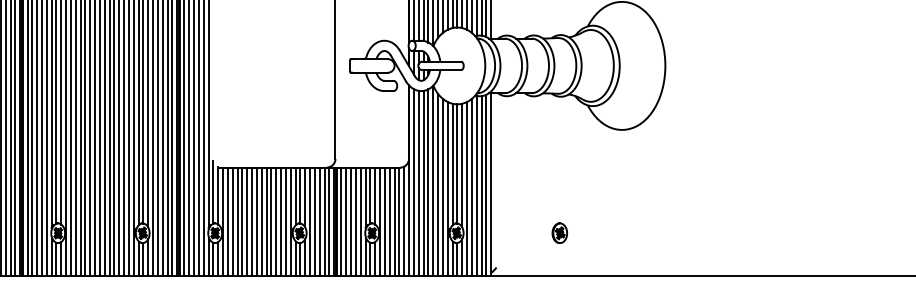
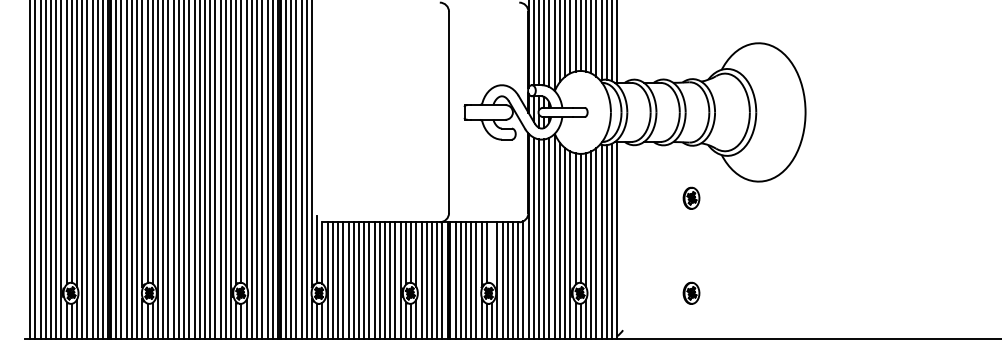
part: (559, 144) -> (691, 197), added
line: (375, 195) -> (492, 252), removed

